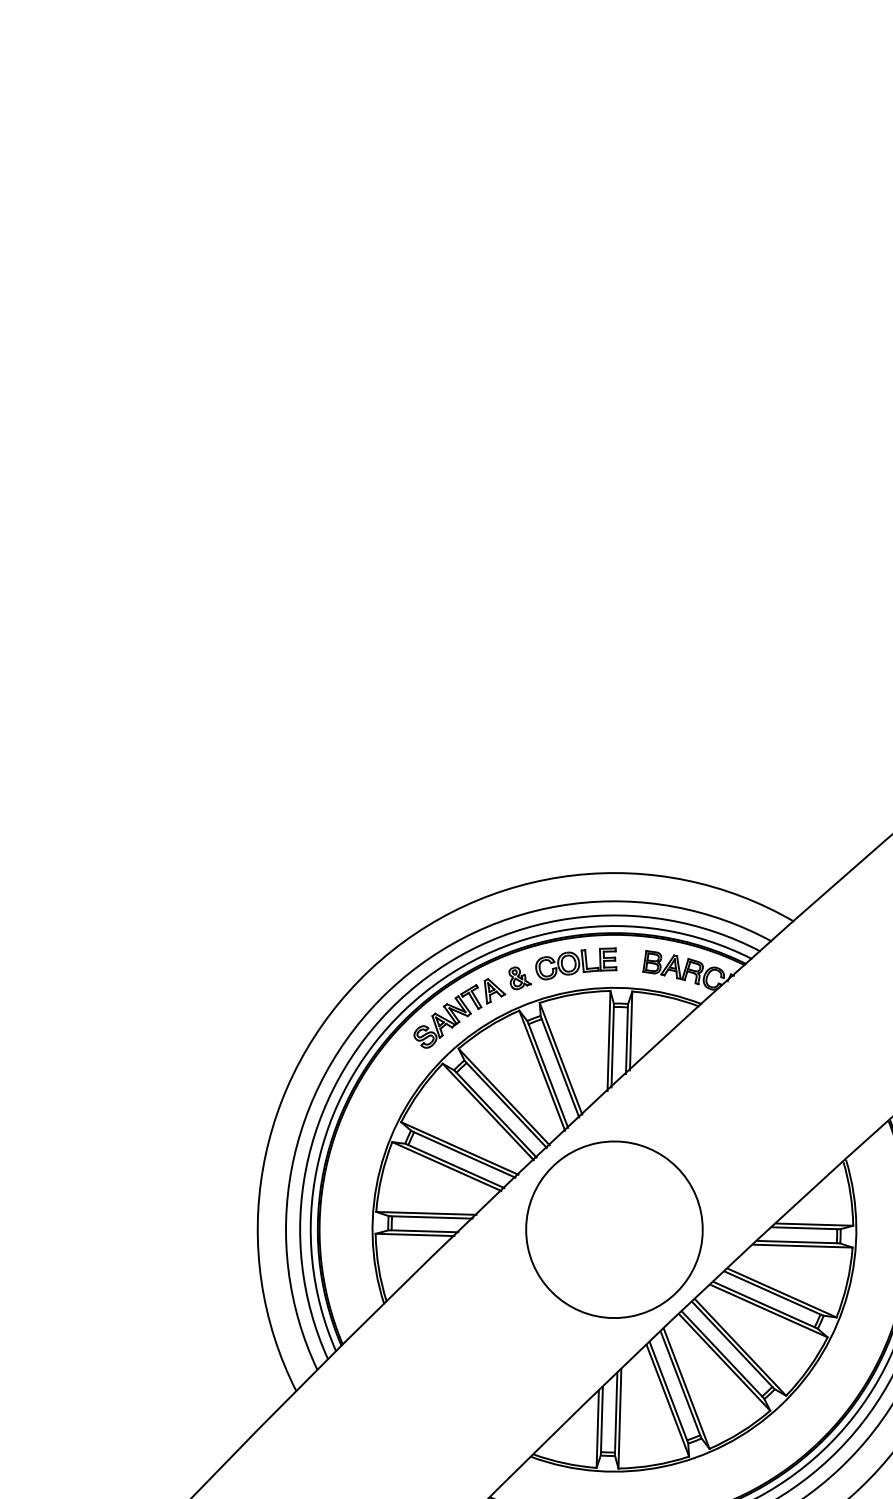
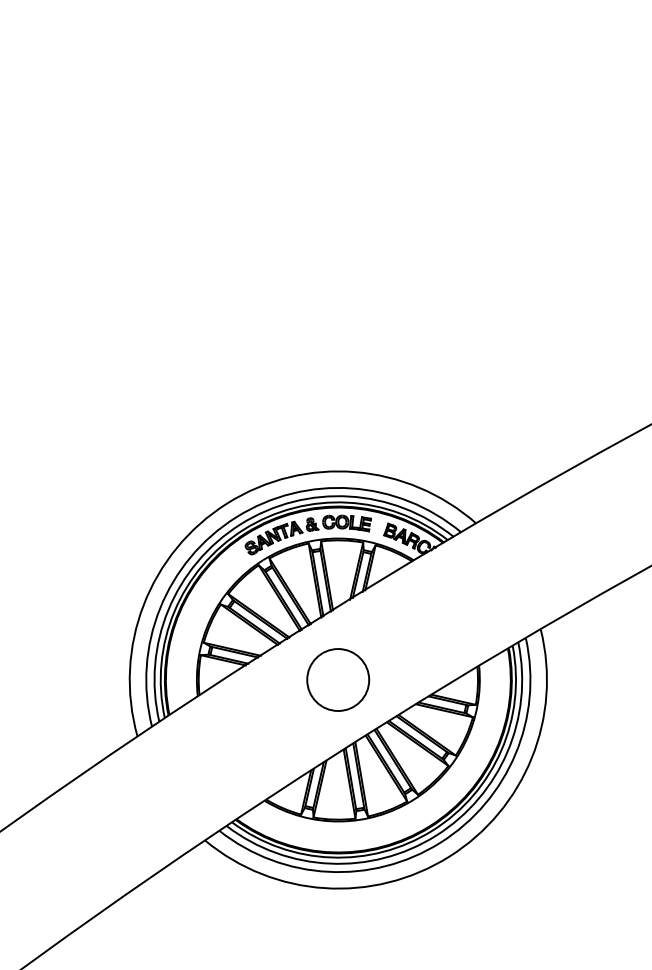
circle: (612, 1229) -> (337, 679), size x0.6

